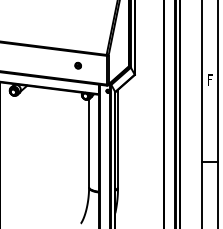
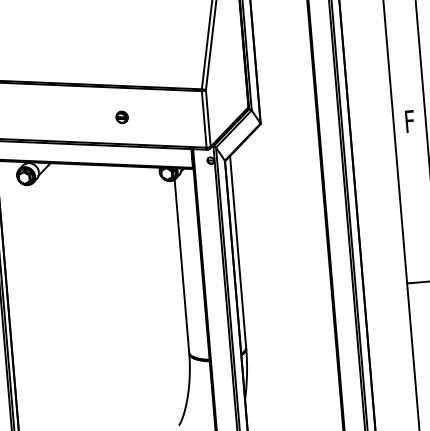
part: (77, 65) -> (120, 117), moved

